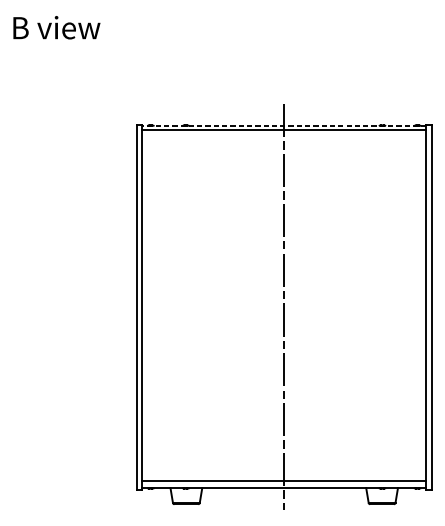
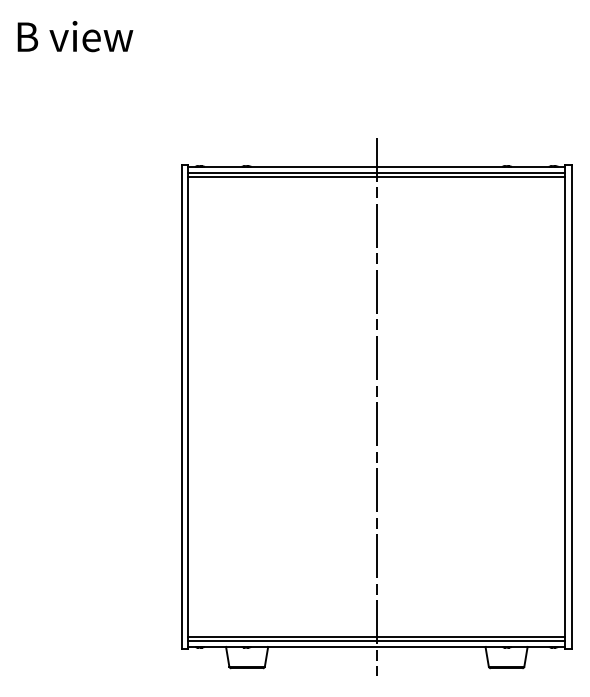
line: (283, 125) -> (376, 166), dashed -> solid
line: (283, 133) -> (376, 176), added
line: (283, 484) -> (376, 641), added

